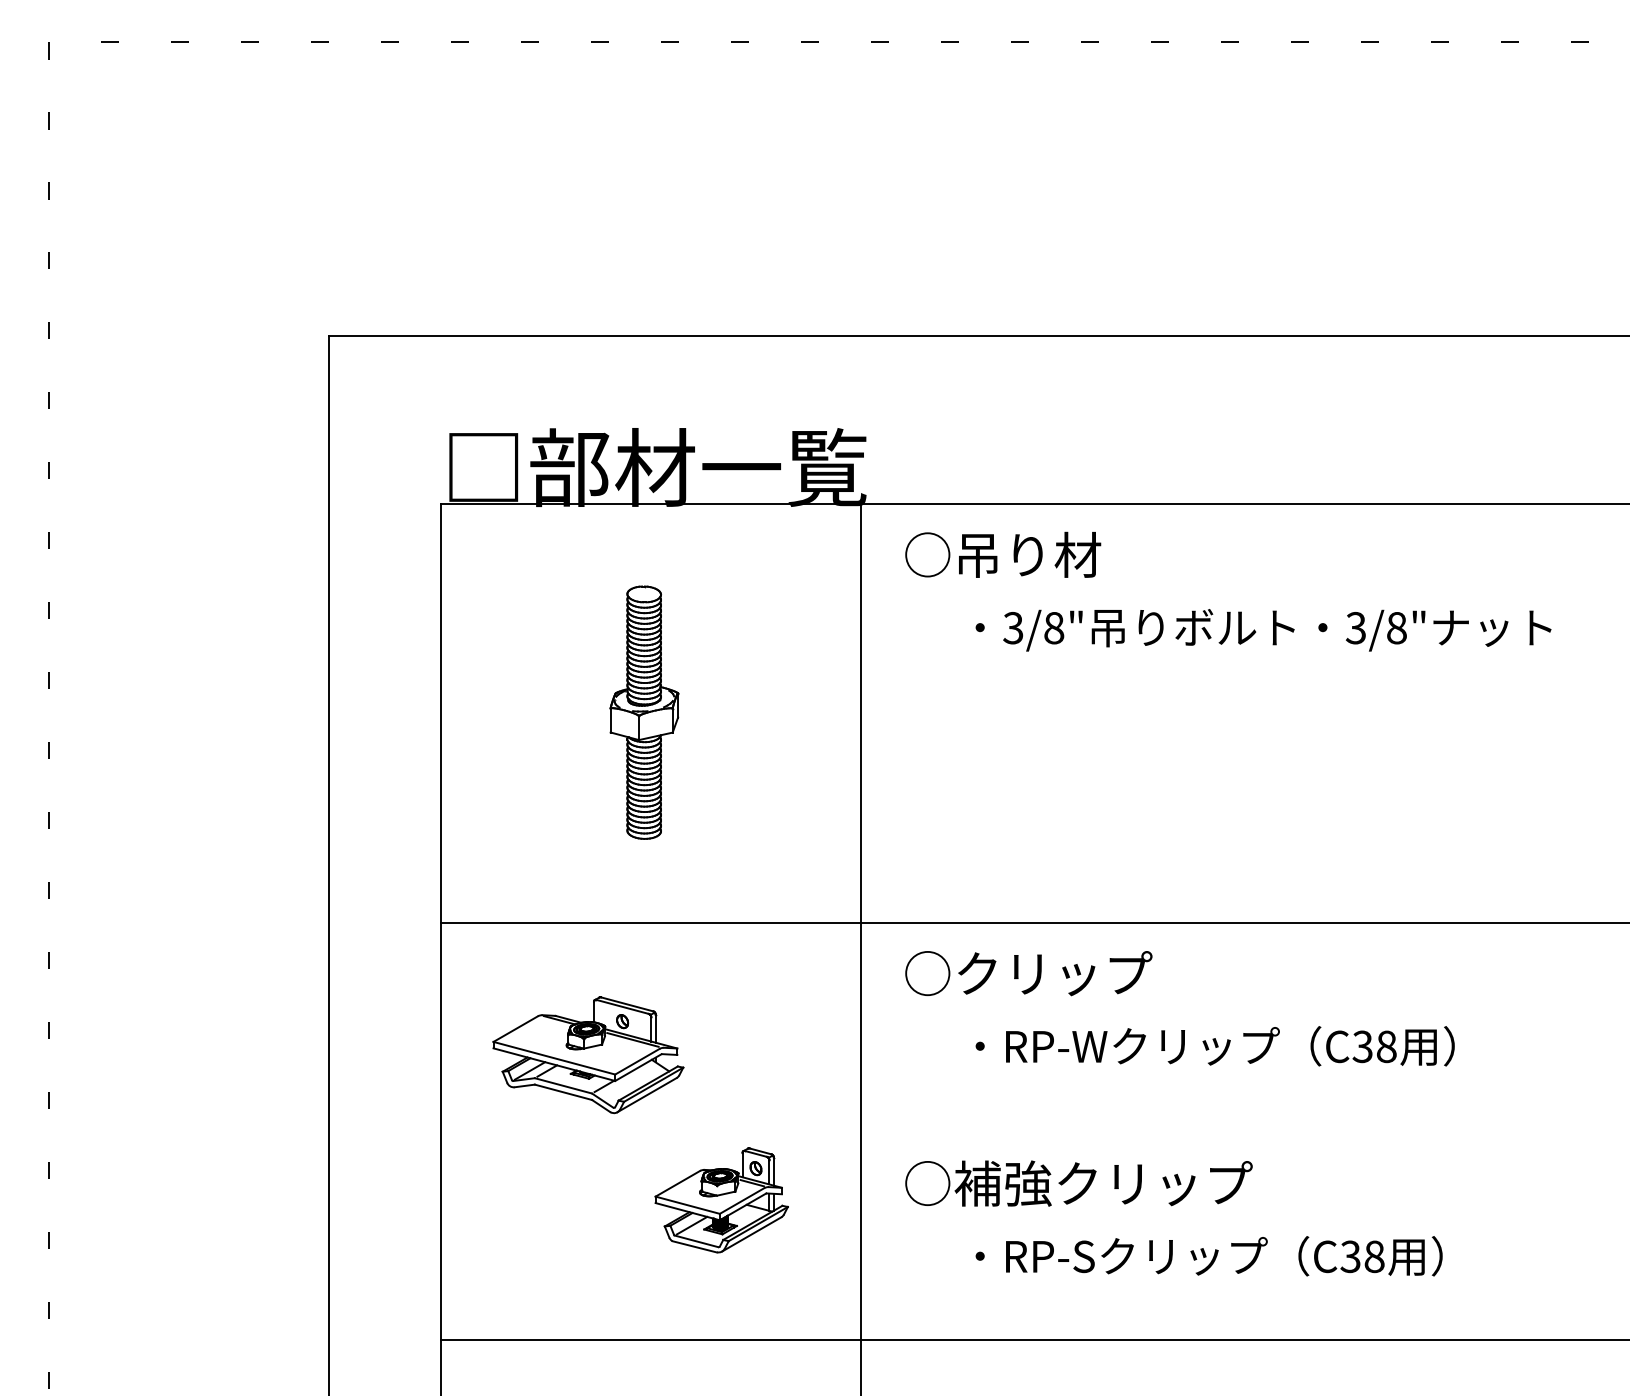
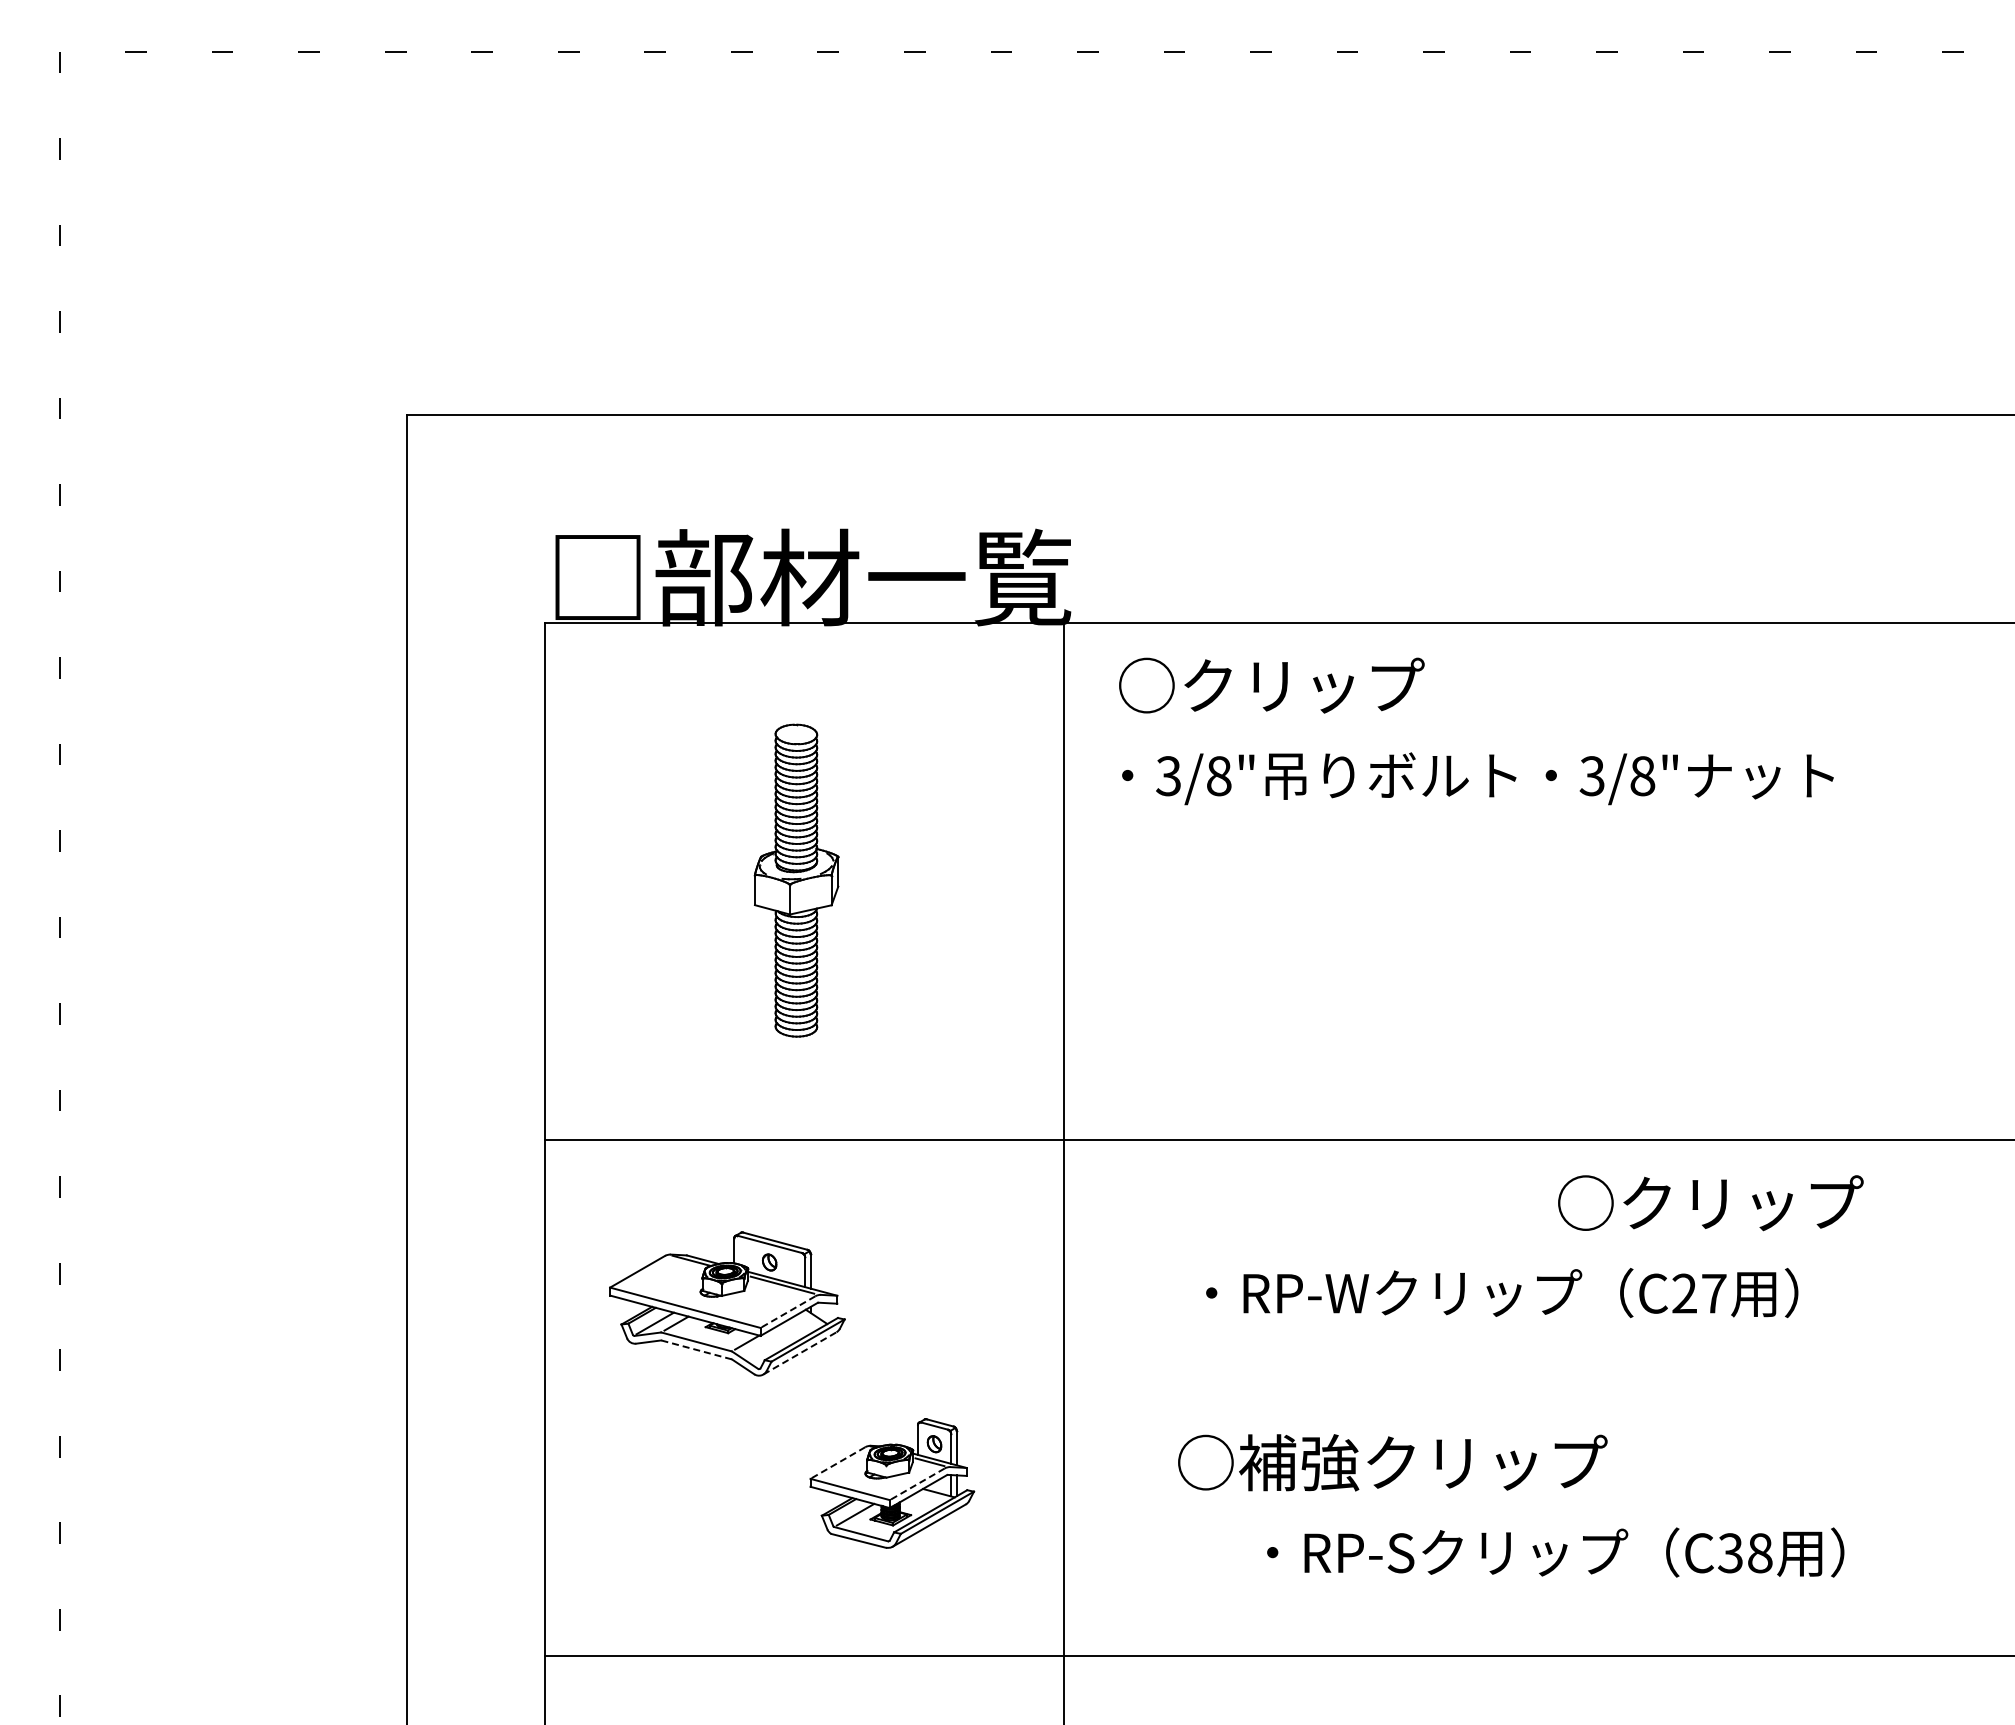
text: (1055, 554) -> (1304, 685), ○吊り材 -> ○クリップ
text: (1263, 630) -> (1477, 778), moved
text: (1028, 973) -> (1710, 1203), moved
text: (1374, 1046) -> (1698, 1293), C38 -> C27
line: (637, 1062) -> (787, 1312), solid -> dashed
line: (563, 1091) -> (696, 1349), solid -> dashed
line: (647, 1095) -> (800, 1353), solid -> dashed
text: (1078, 1183) -> (1392, 1462), moved
line: (677, 1184) -> (837, 1463), solid -> dashed
line: (742, 1201) -> (917, 1484), solid -> dashed
text: (1208, 1256) -> (1555, 1552), moved

